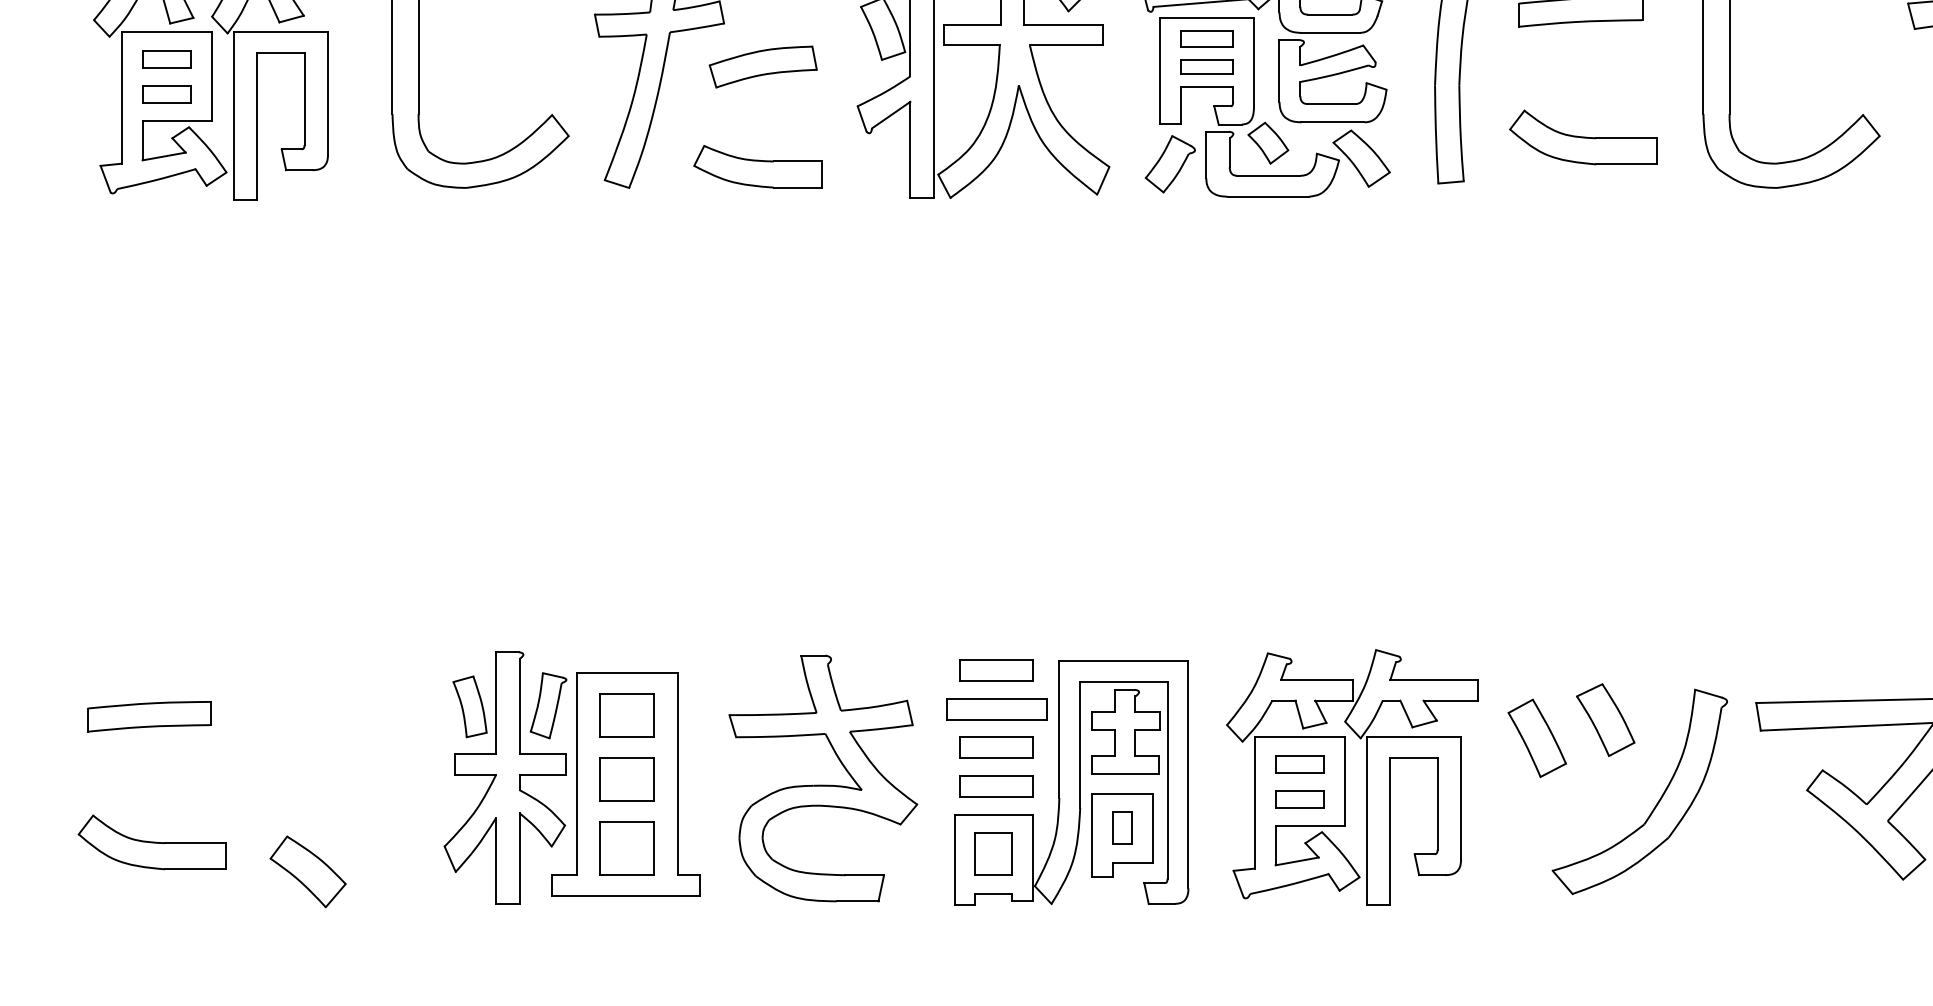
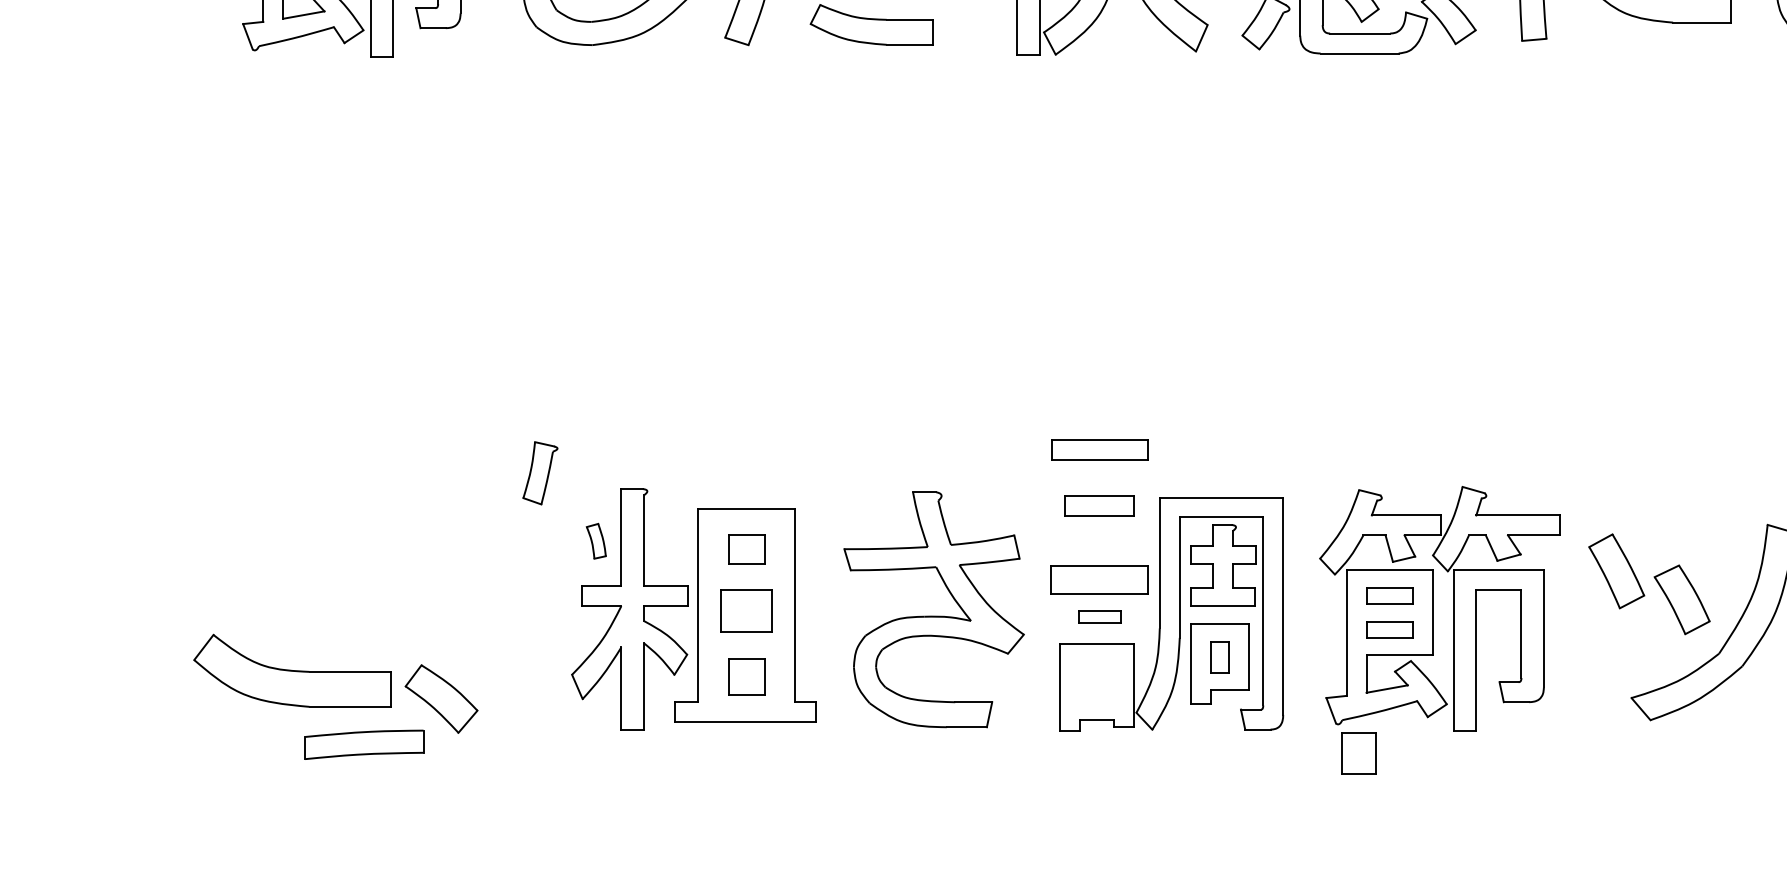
part: (548, 705) -> (540, 473), moved
part: (469, 706) -> (595, 540), size x0.6
part: (996, 709) -> (1099, 450), moved
part: (626, 715) -> (745, 549), size x0.7
part: (149, 716) -> (364, 744), moved
part: (1605, 719) -> (1681, 599), moved
part: (996, 747) -> (1099, 580), size x1.4
part: (996, 786) -> (1099, 617), size x0.6
part: (151, 842) -> (291, 670), size x1.4
part: (626, 848) -> (745, 676), size x0.7
part: (993, 853) -> (1358, 753), moved

